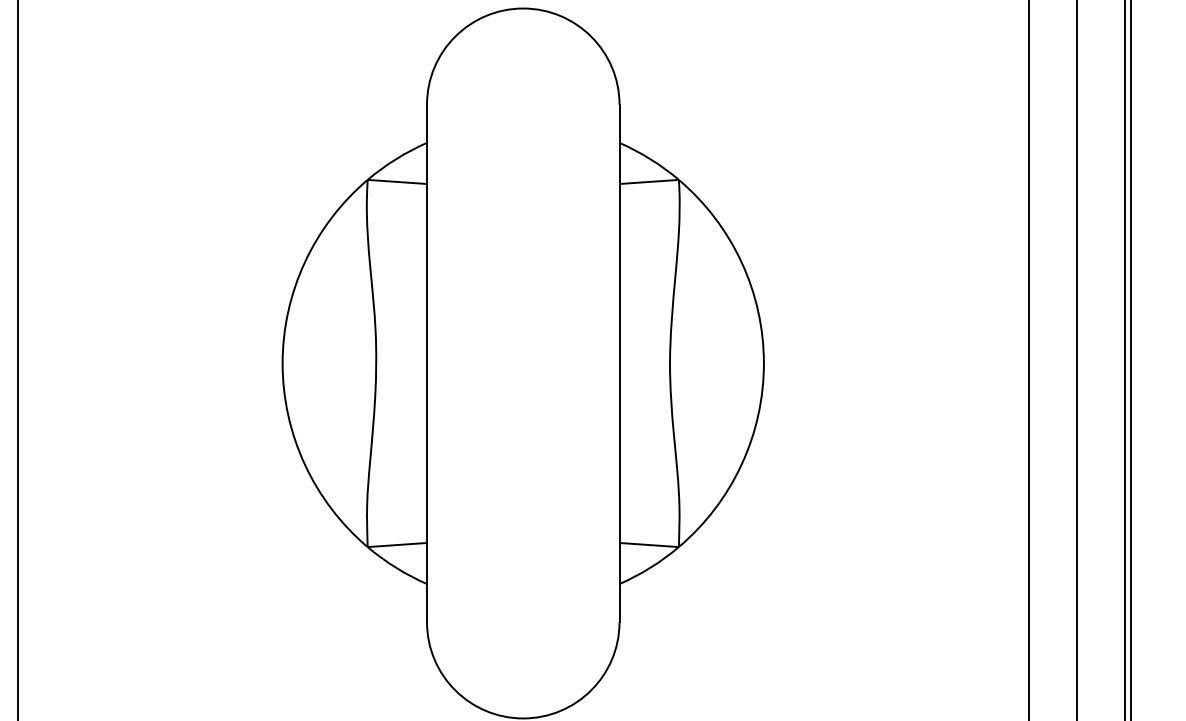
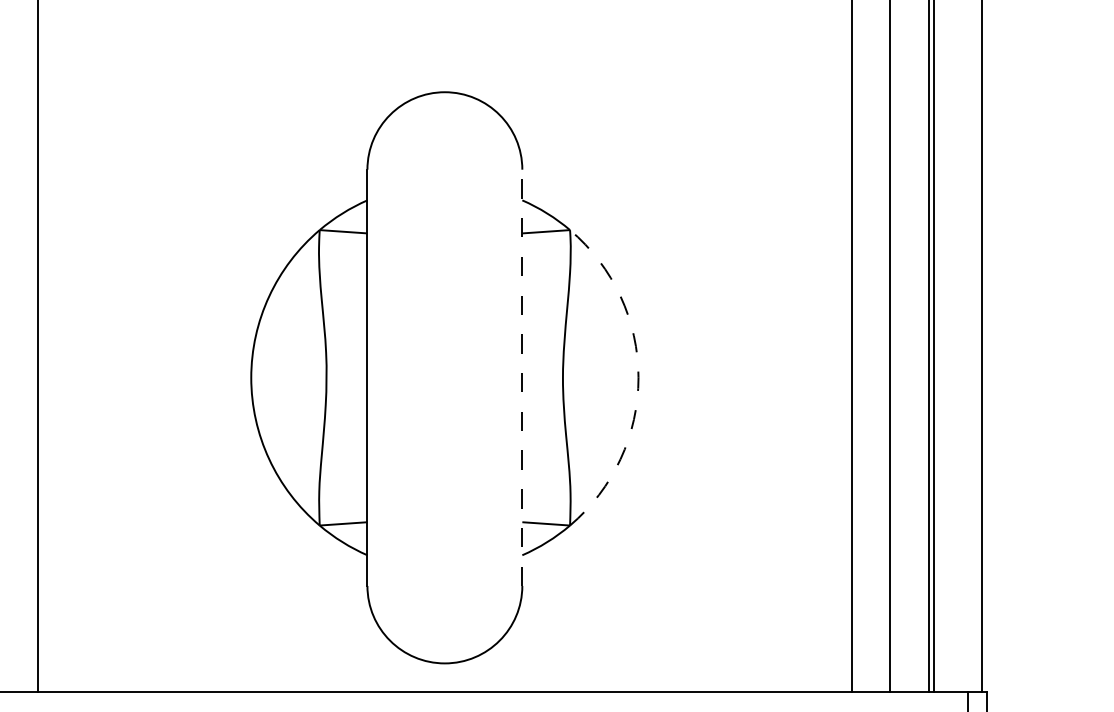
line: (619, 363) -> (522, 377), solid -> dashed
arc: (763, 363) -> (638, 377), solid -> dashed

